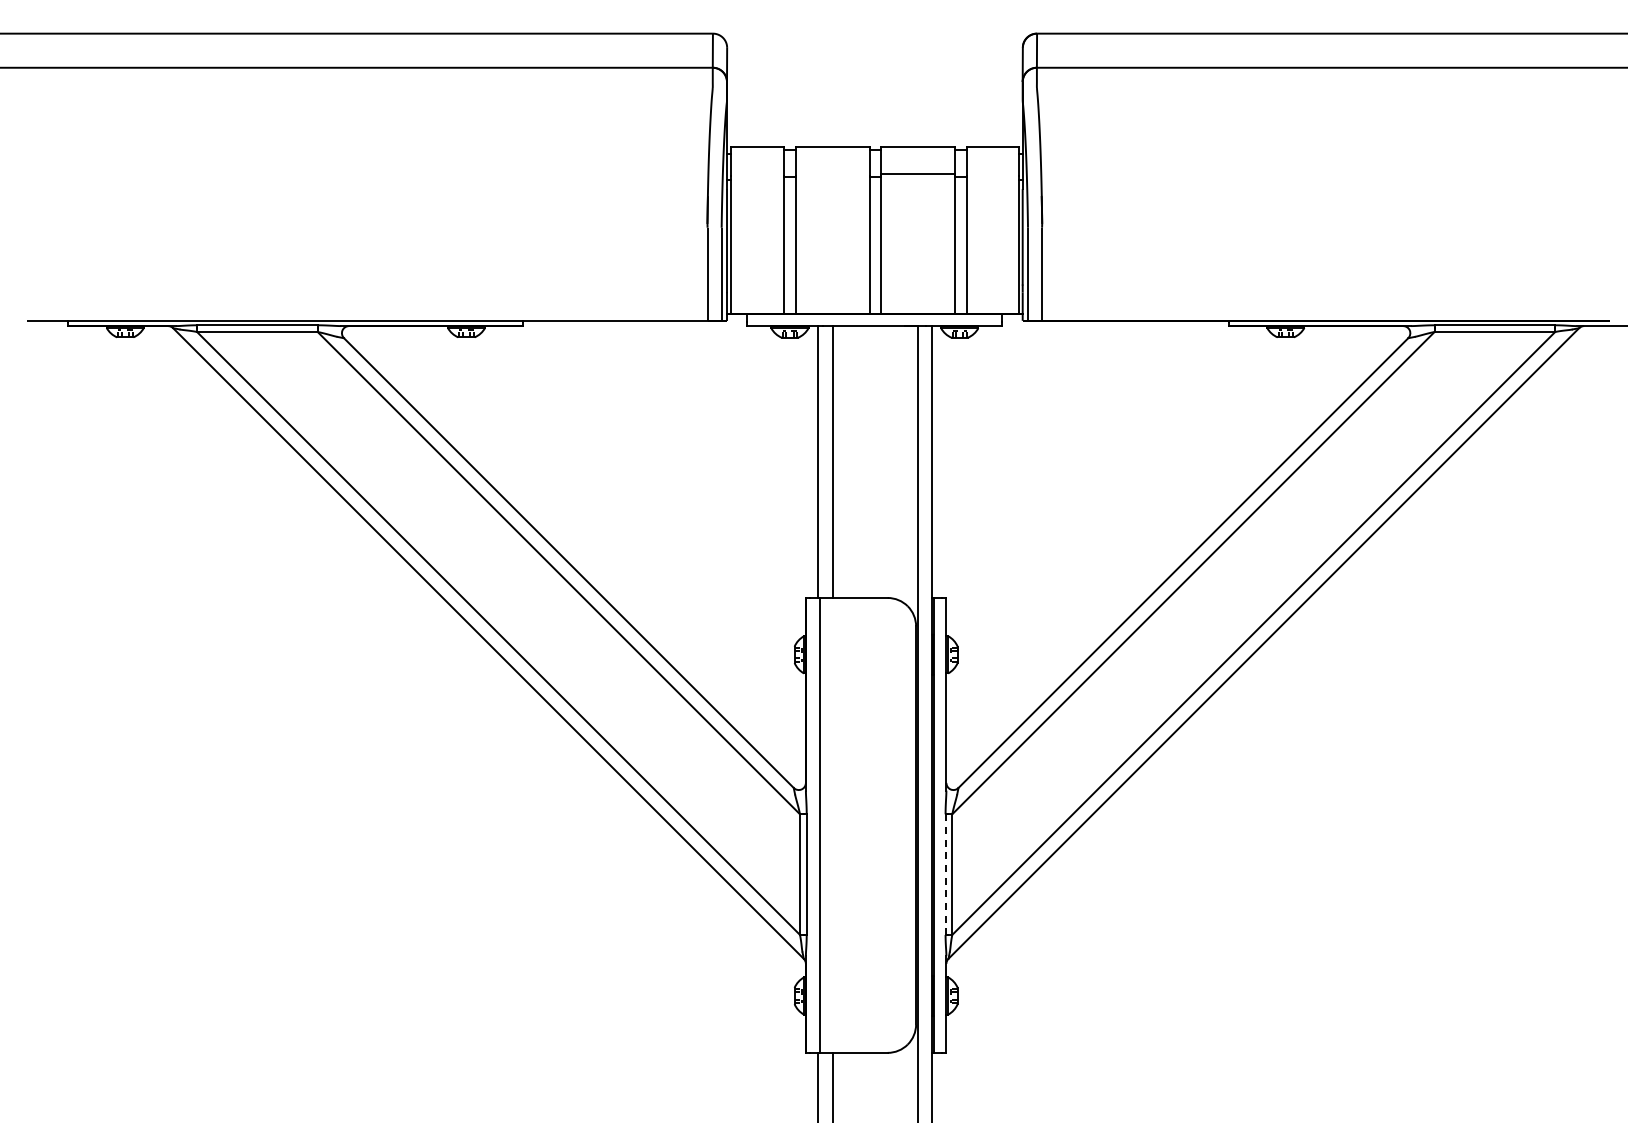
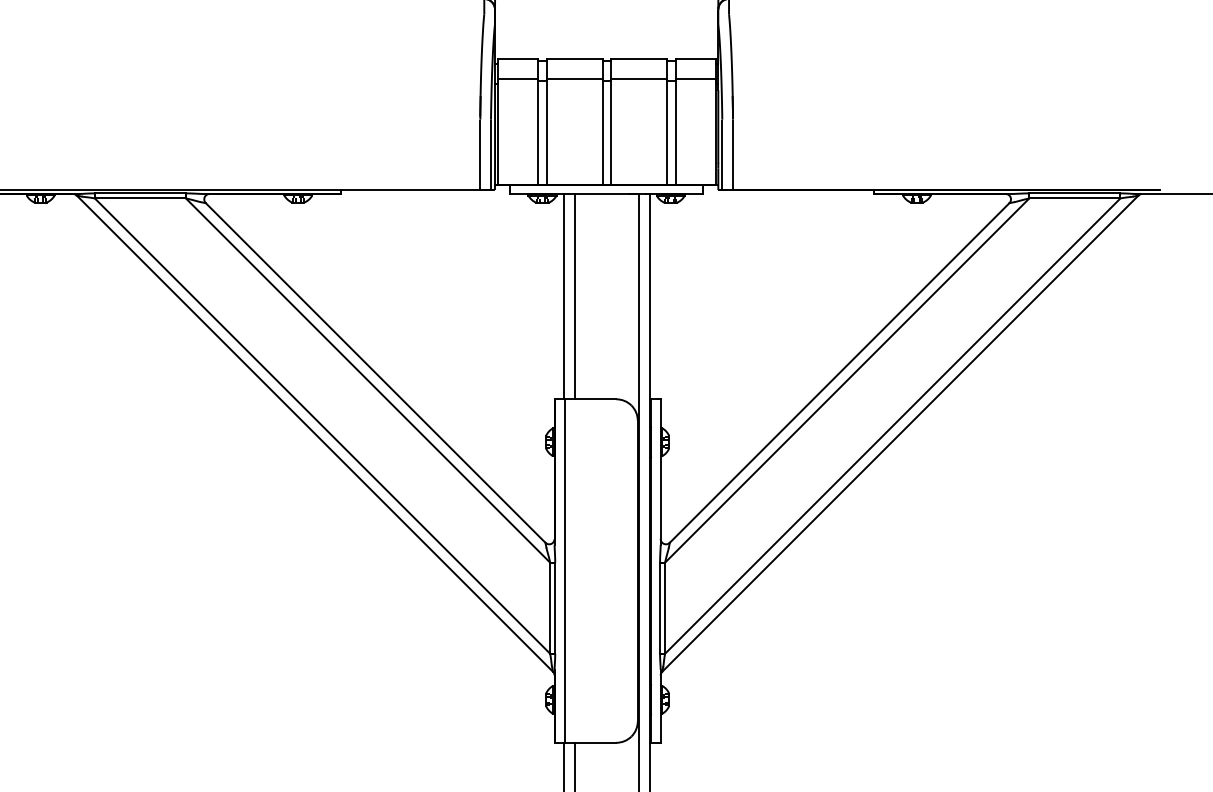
line: (757, 173) -> (518, 78), added
line: (832, 173) -> (574, 78), added
line: (993, 173) -> (696, 78), added
line: (945, 875) -> (660, 608), dashed -> solid

